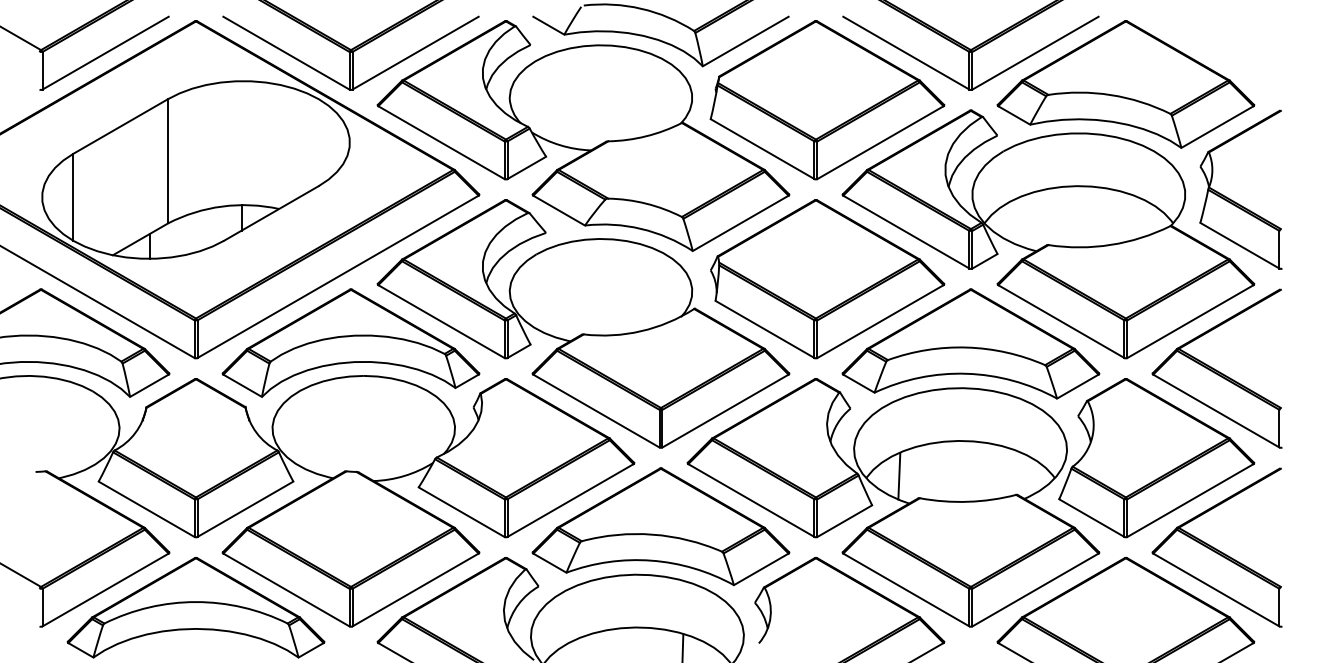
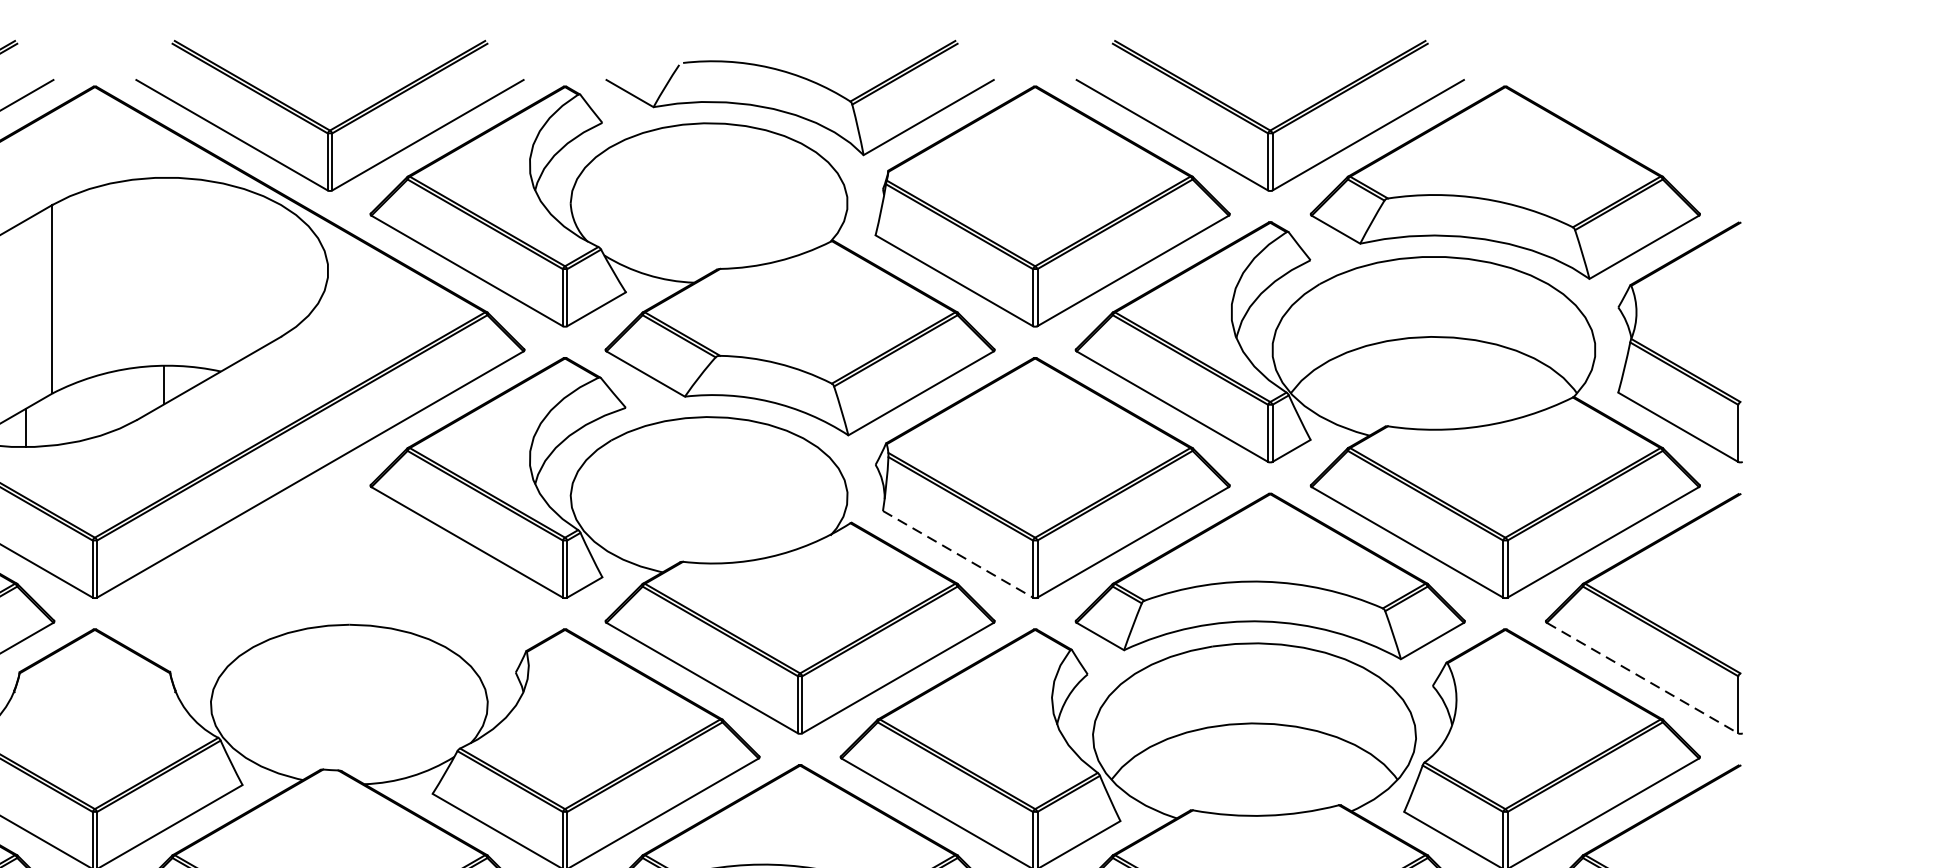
line: (765, 329) -> (958, 554), solid -> dashed
part: (350, 342) -> (329, 574), removed
line: (1216, 411) -> (1642, 678), solid -> dashed
line: (899, 476) -> (1161, 777), removed

